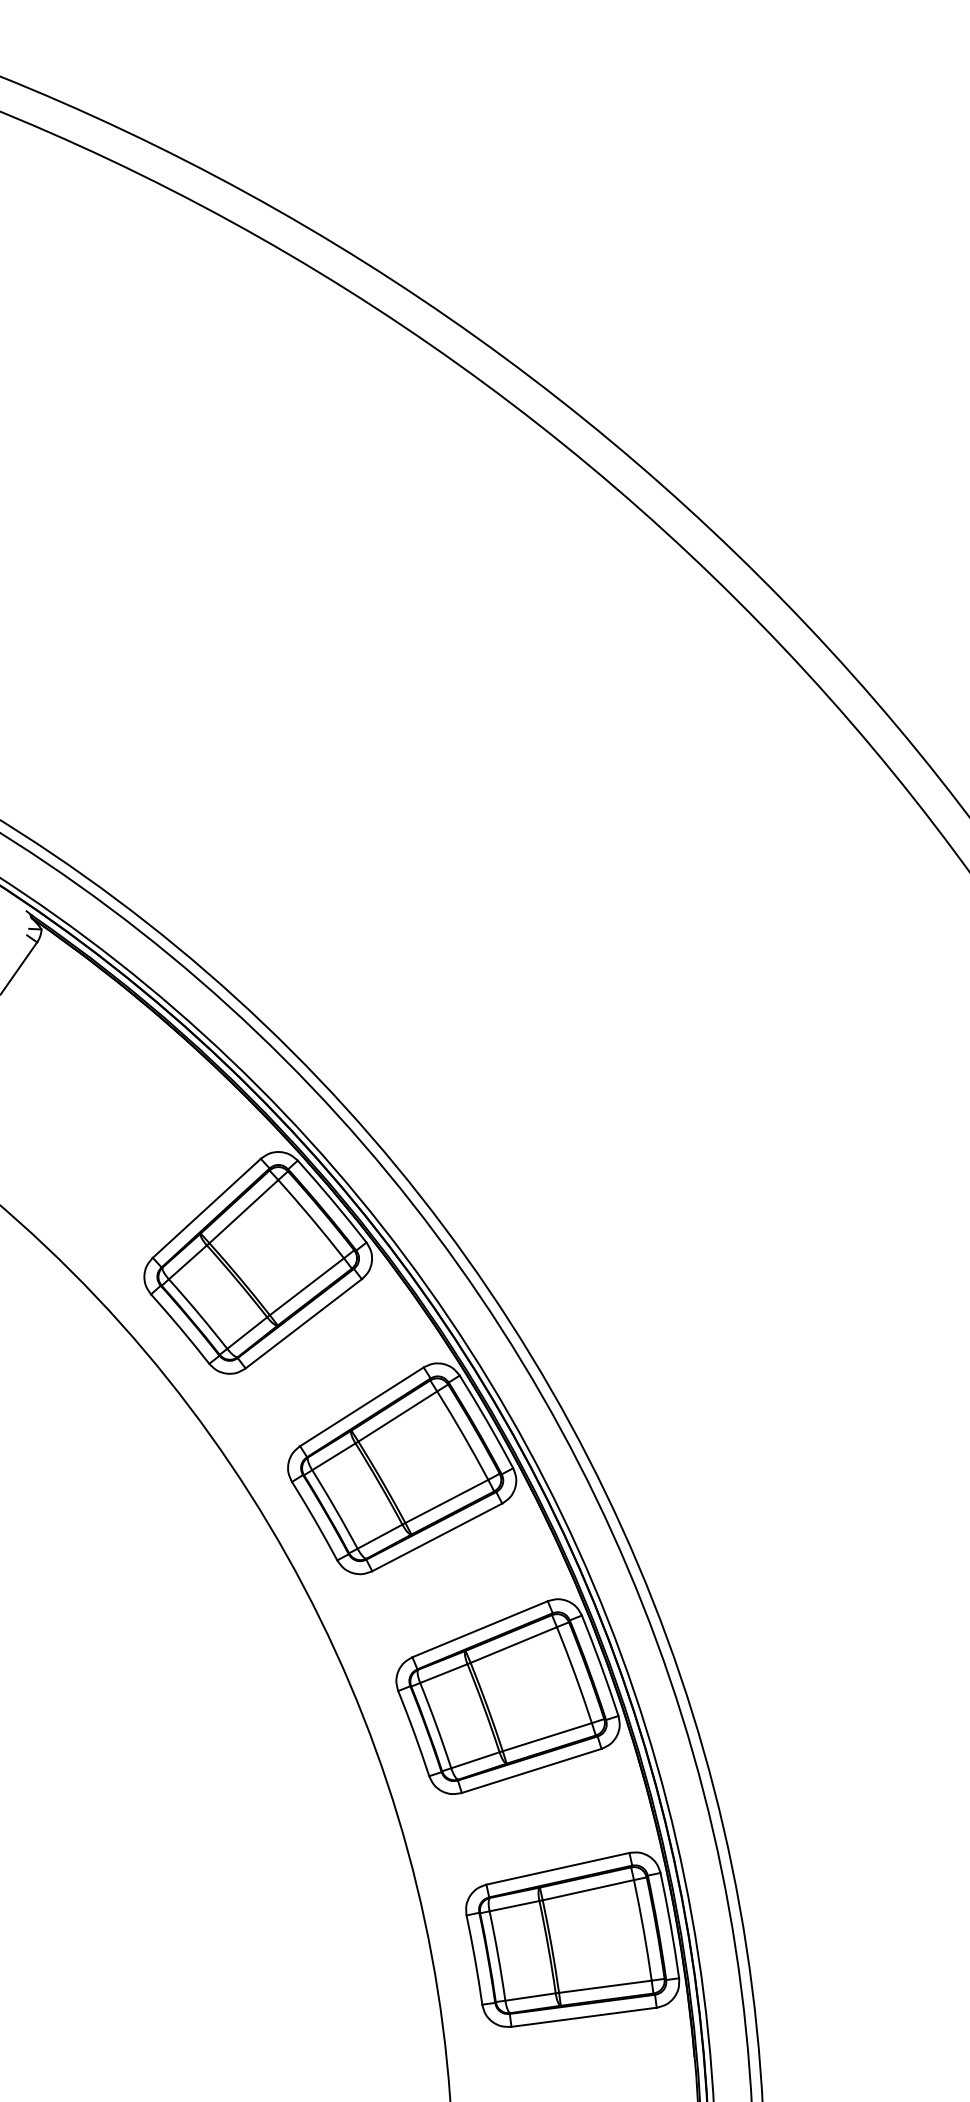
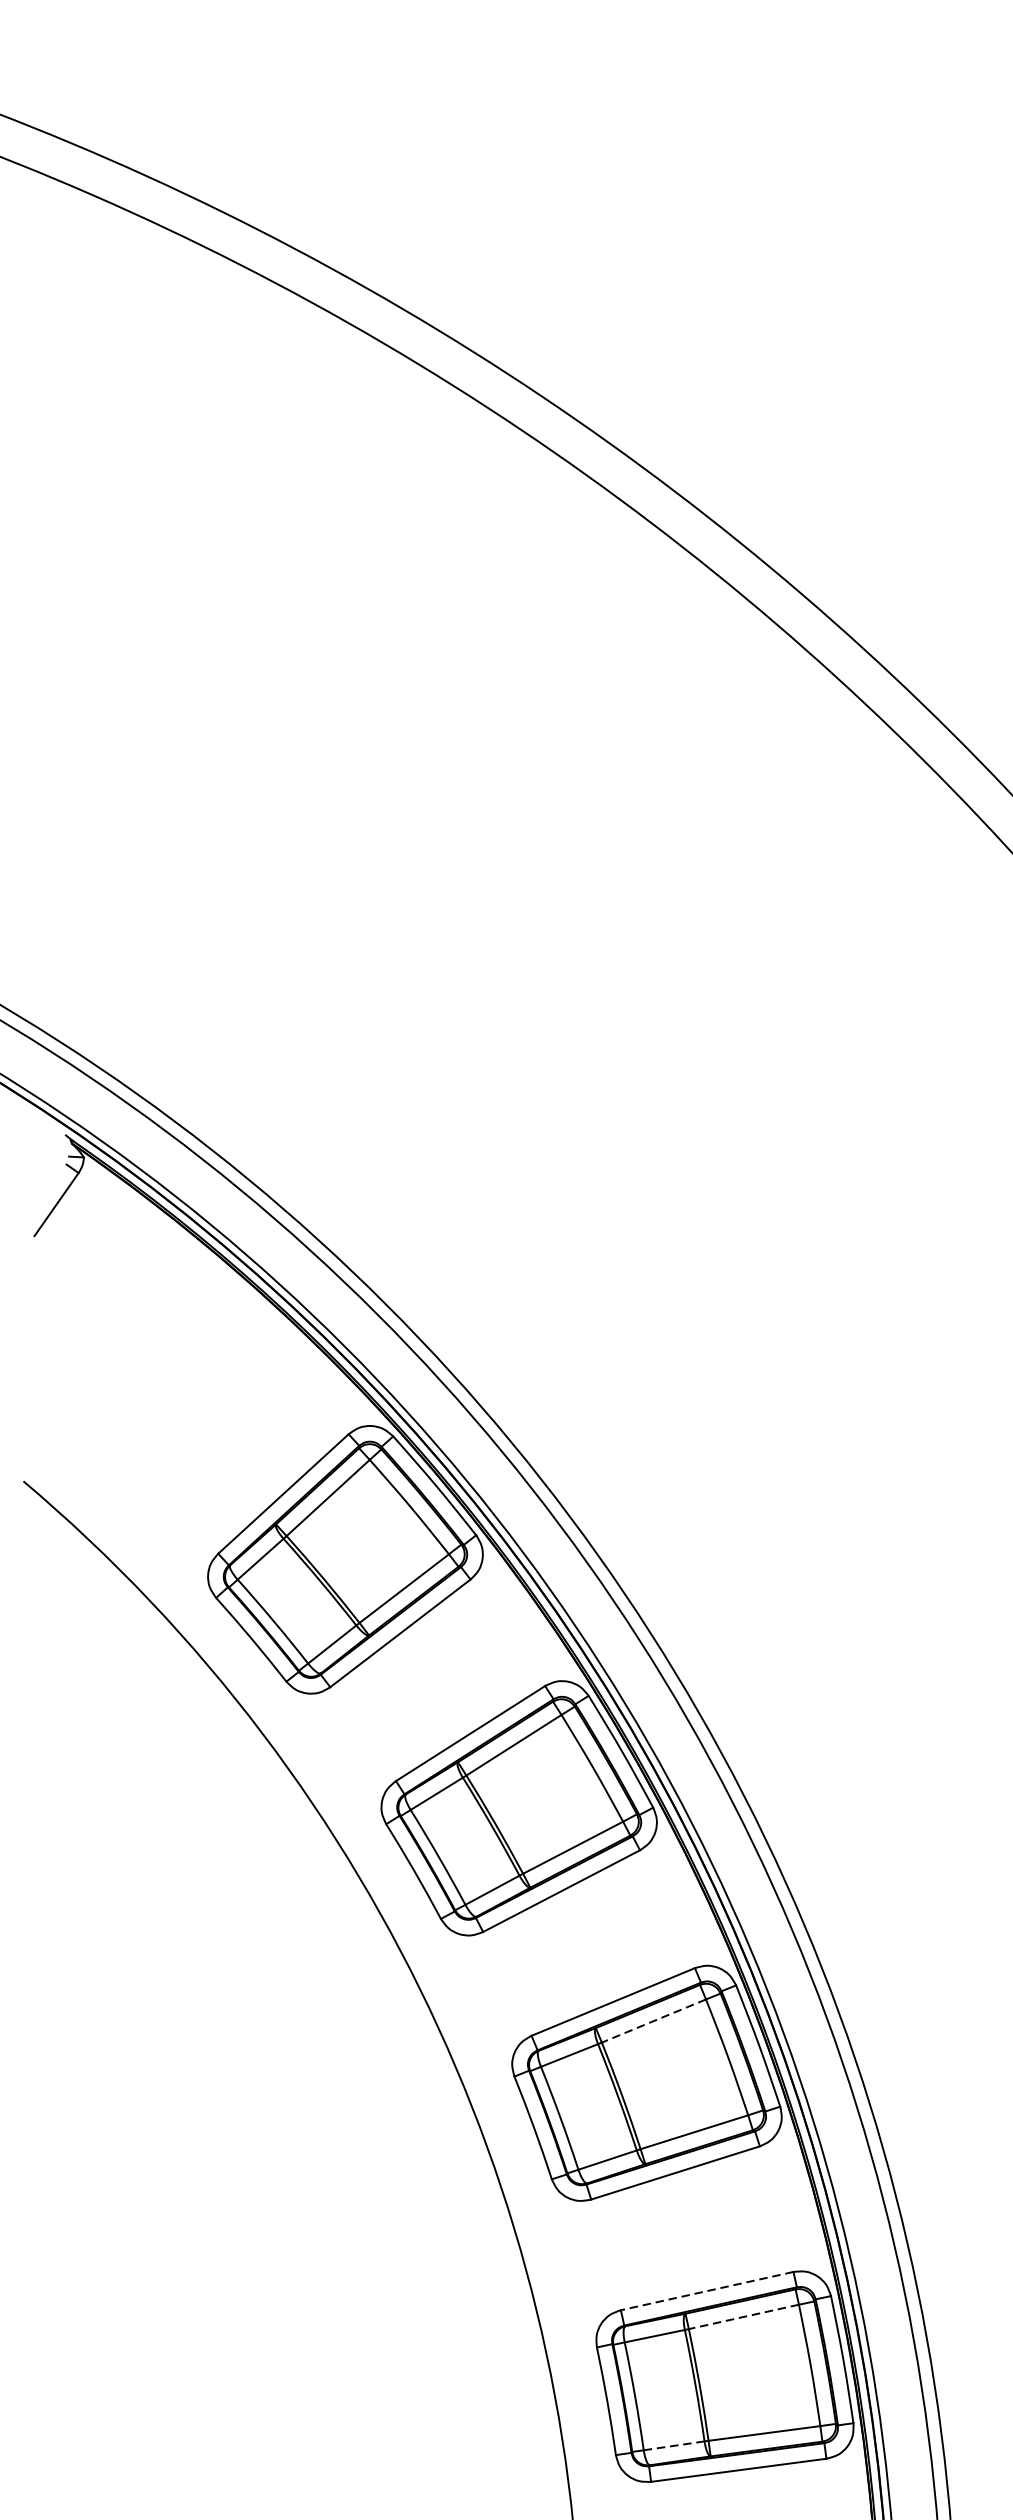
line: (513, 1645) -> (653, 2021), solid -> dashed
line: (557, 1868) -> (706, 2290), solid -> dashed
line: (588, 1890) -> (744, 2317), solid -> dashed
line: (531, 1996) -> (675, 2445), solid -> dashed

